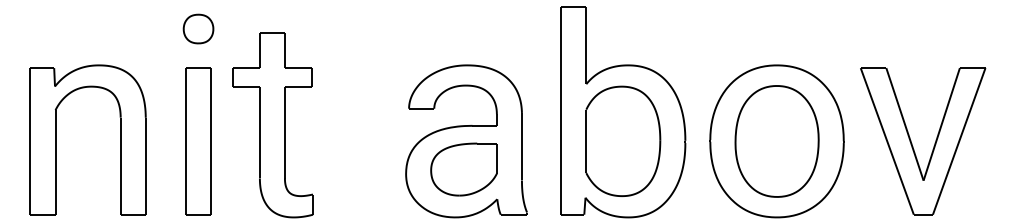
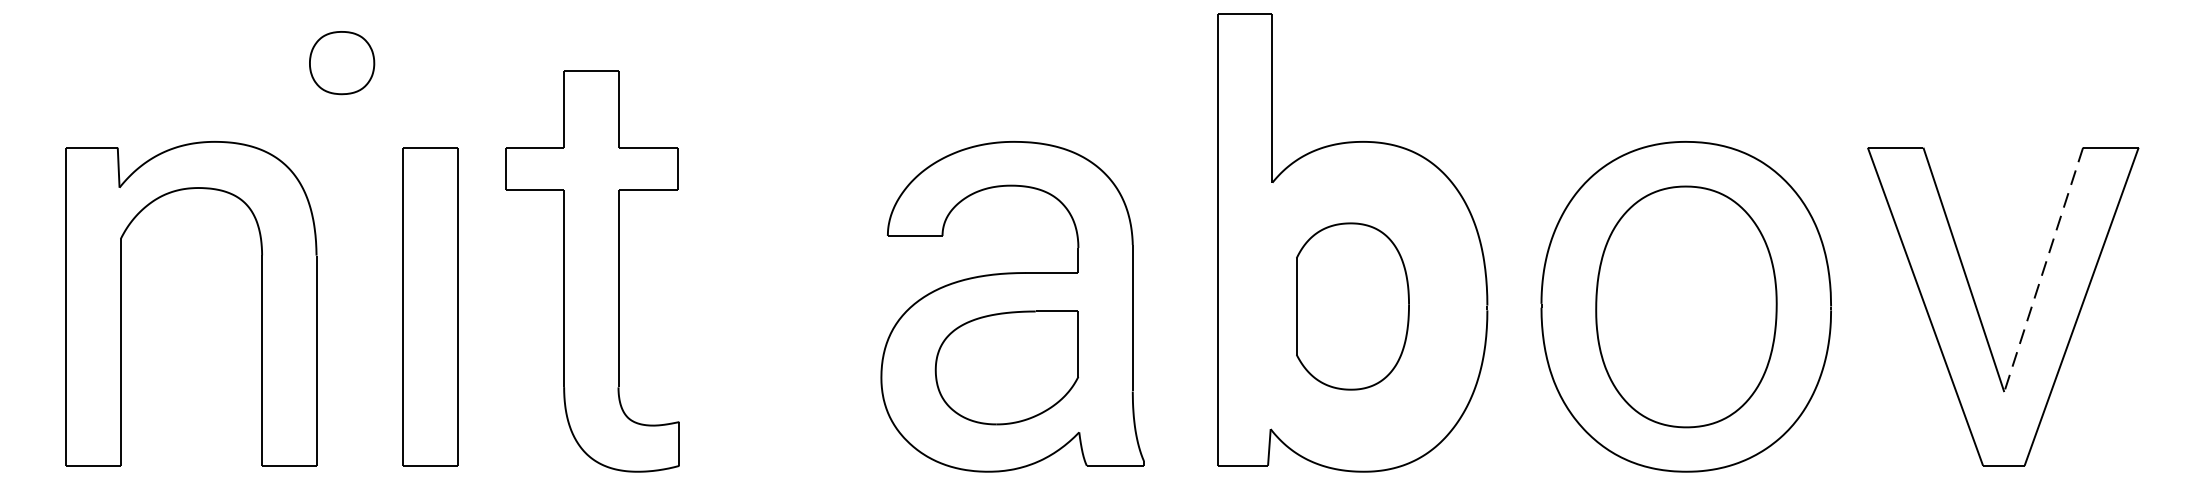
part: (198, 28) -> (341, 61), moved
line: (941, 124) -> (2043, 270), solid -> dashed
part: (623, 140) -> (1353, 304), size x0.7

